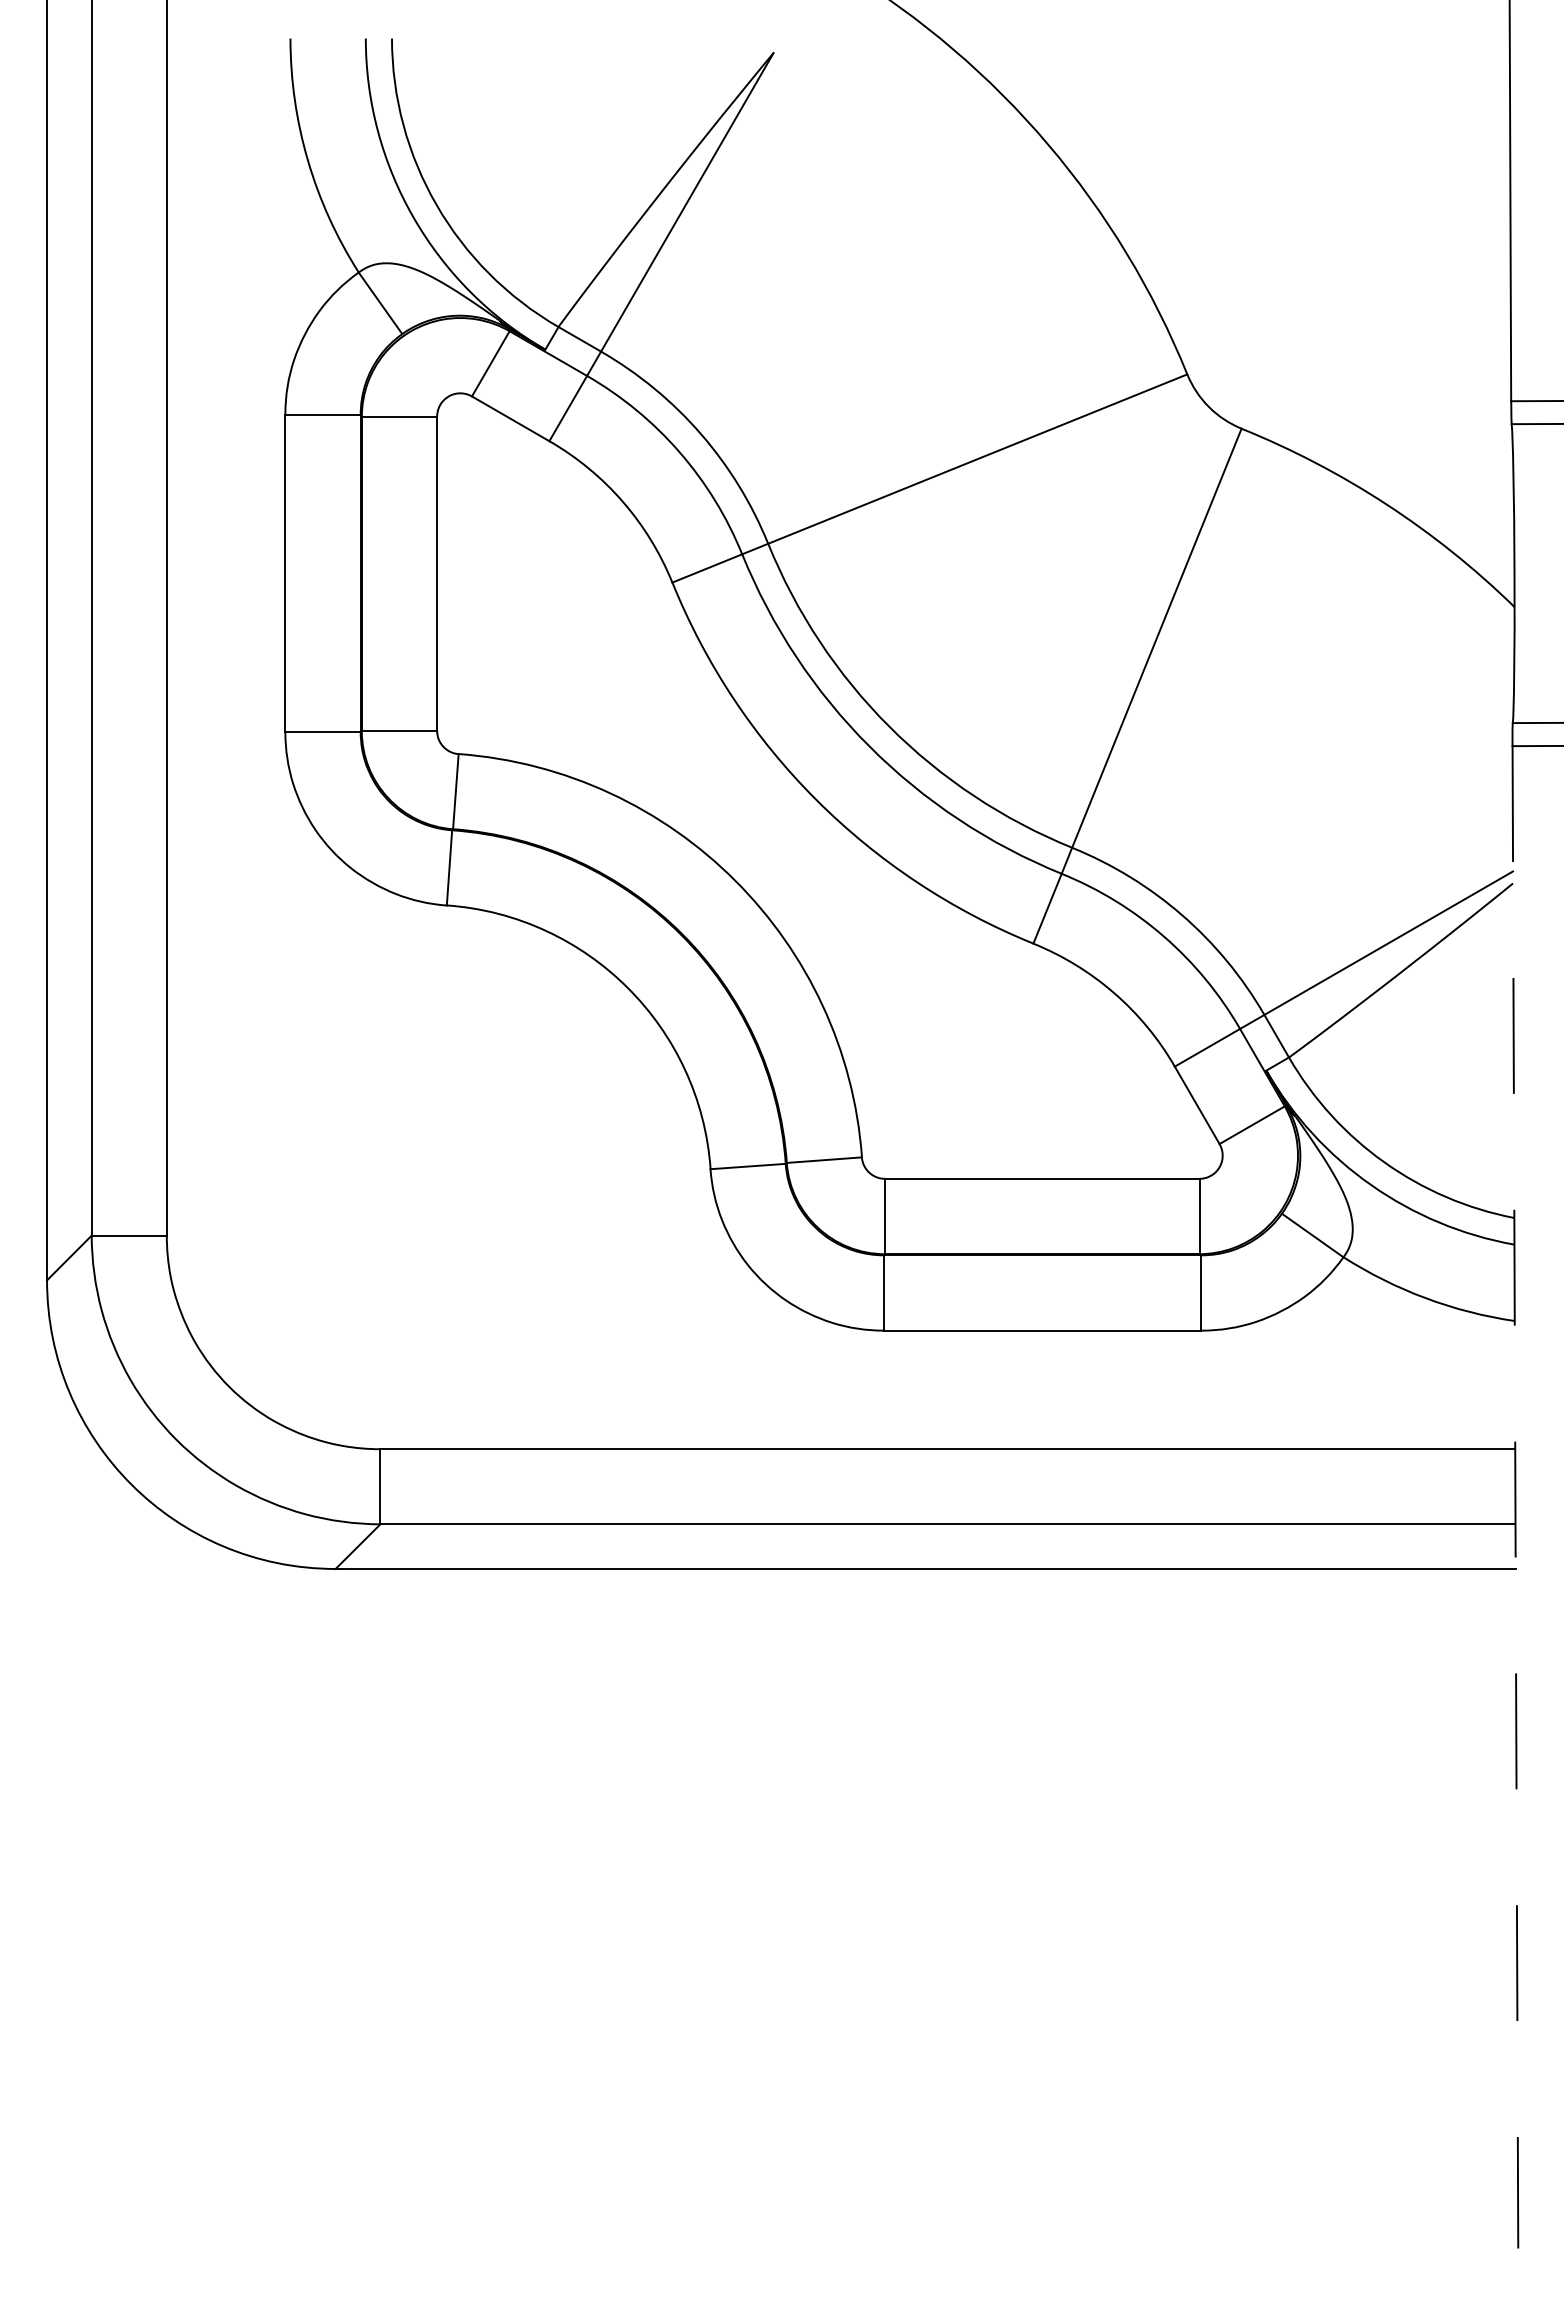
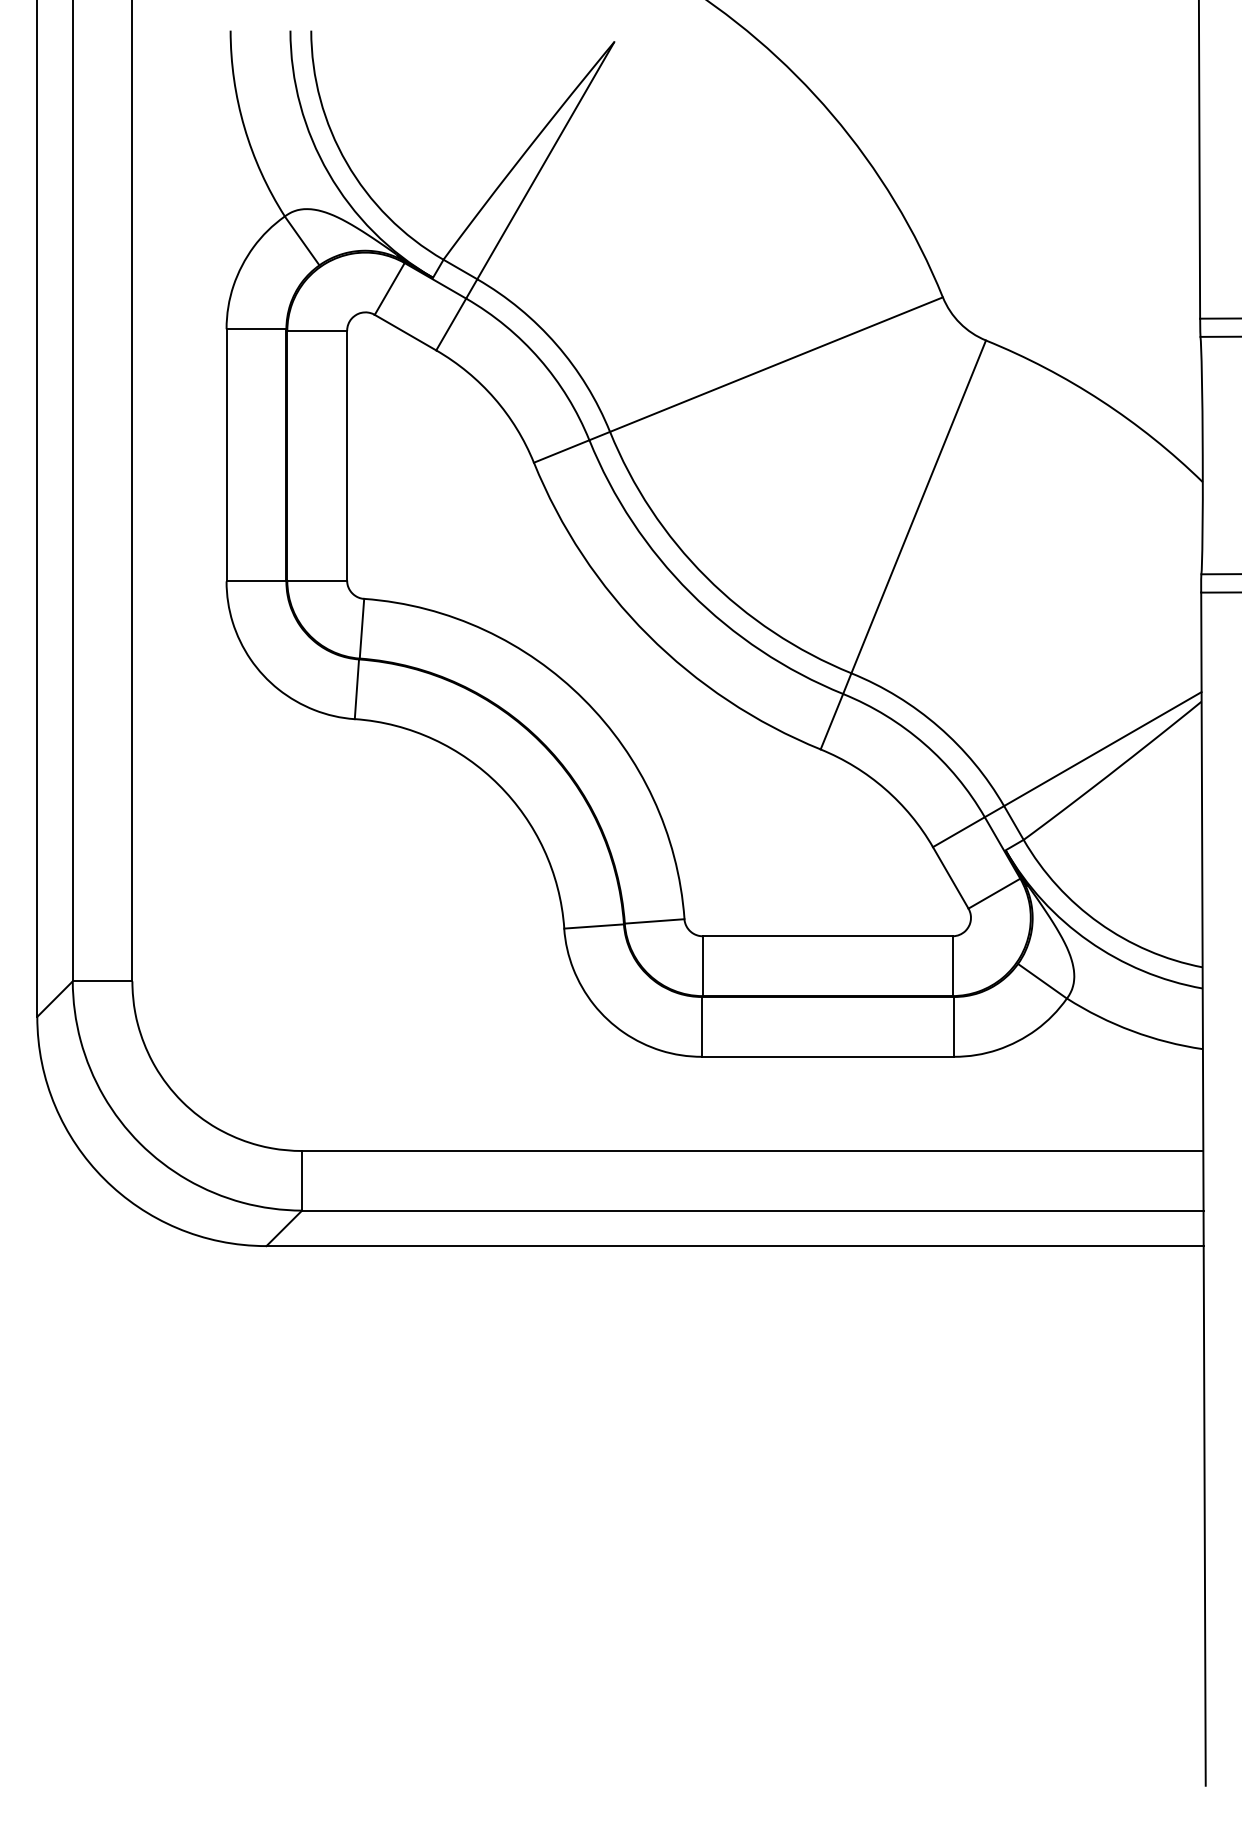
line: (1515, 1497) -> (1203, 1189), dashed -> solid

